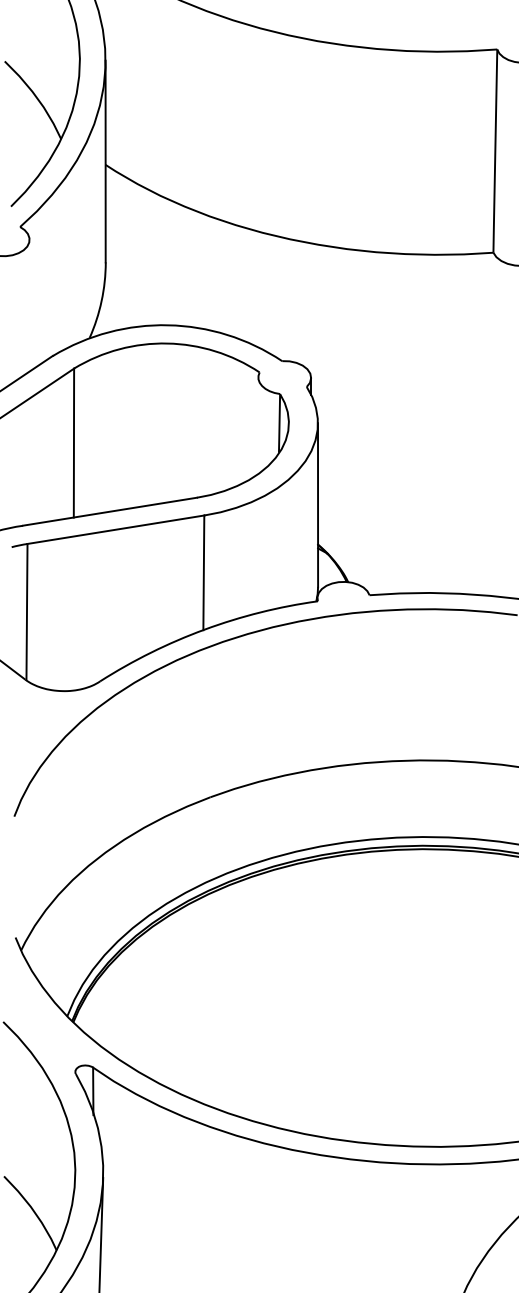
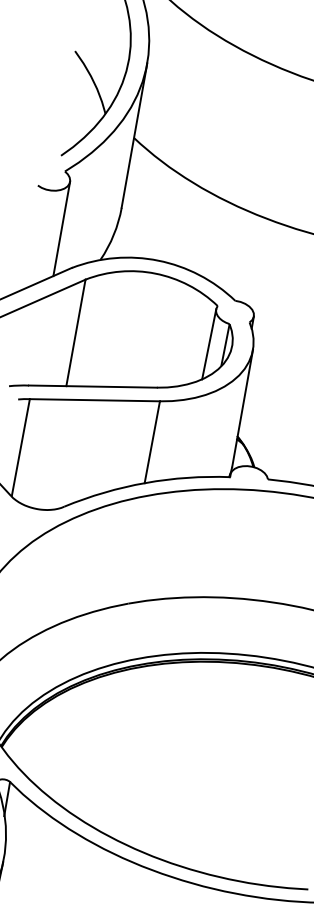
line: (29, 305) -> (61, 228), added
line: (257, 426) -> (209, 344), added

